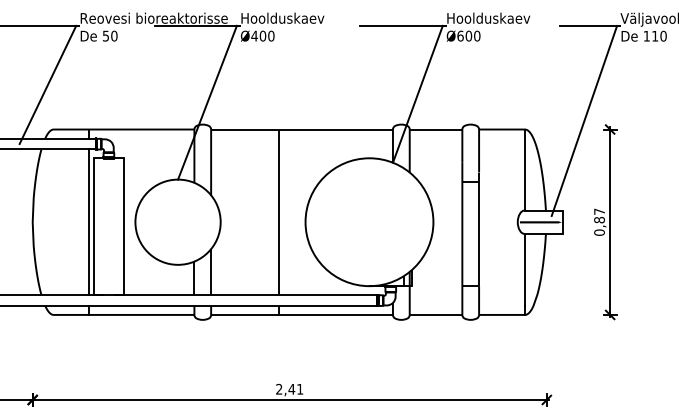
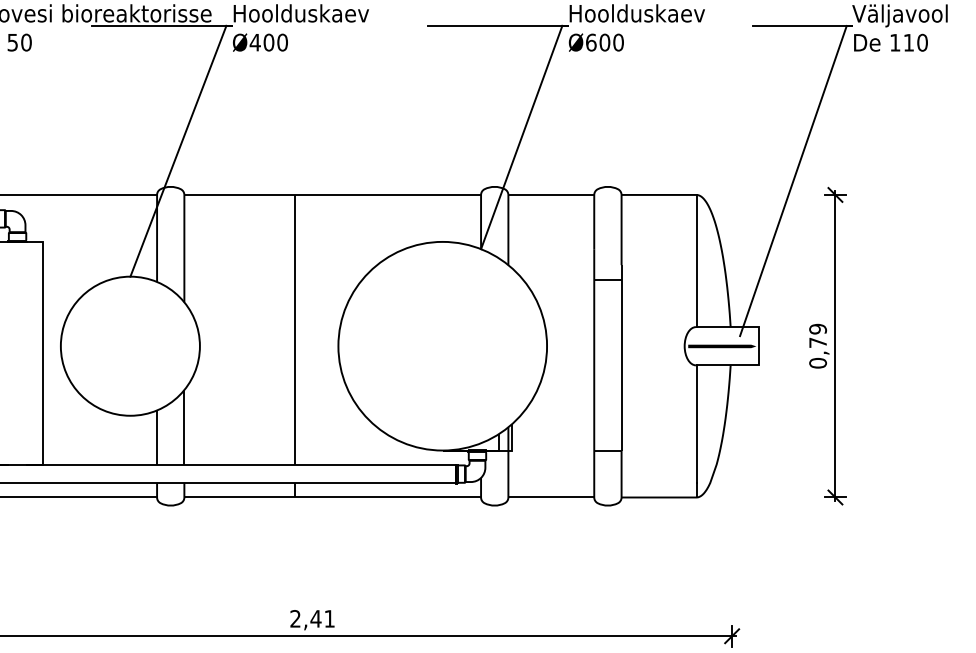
text: (599, 215) -> (818, 335), 0,87 -> 0,79

